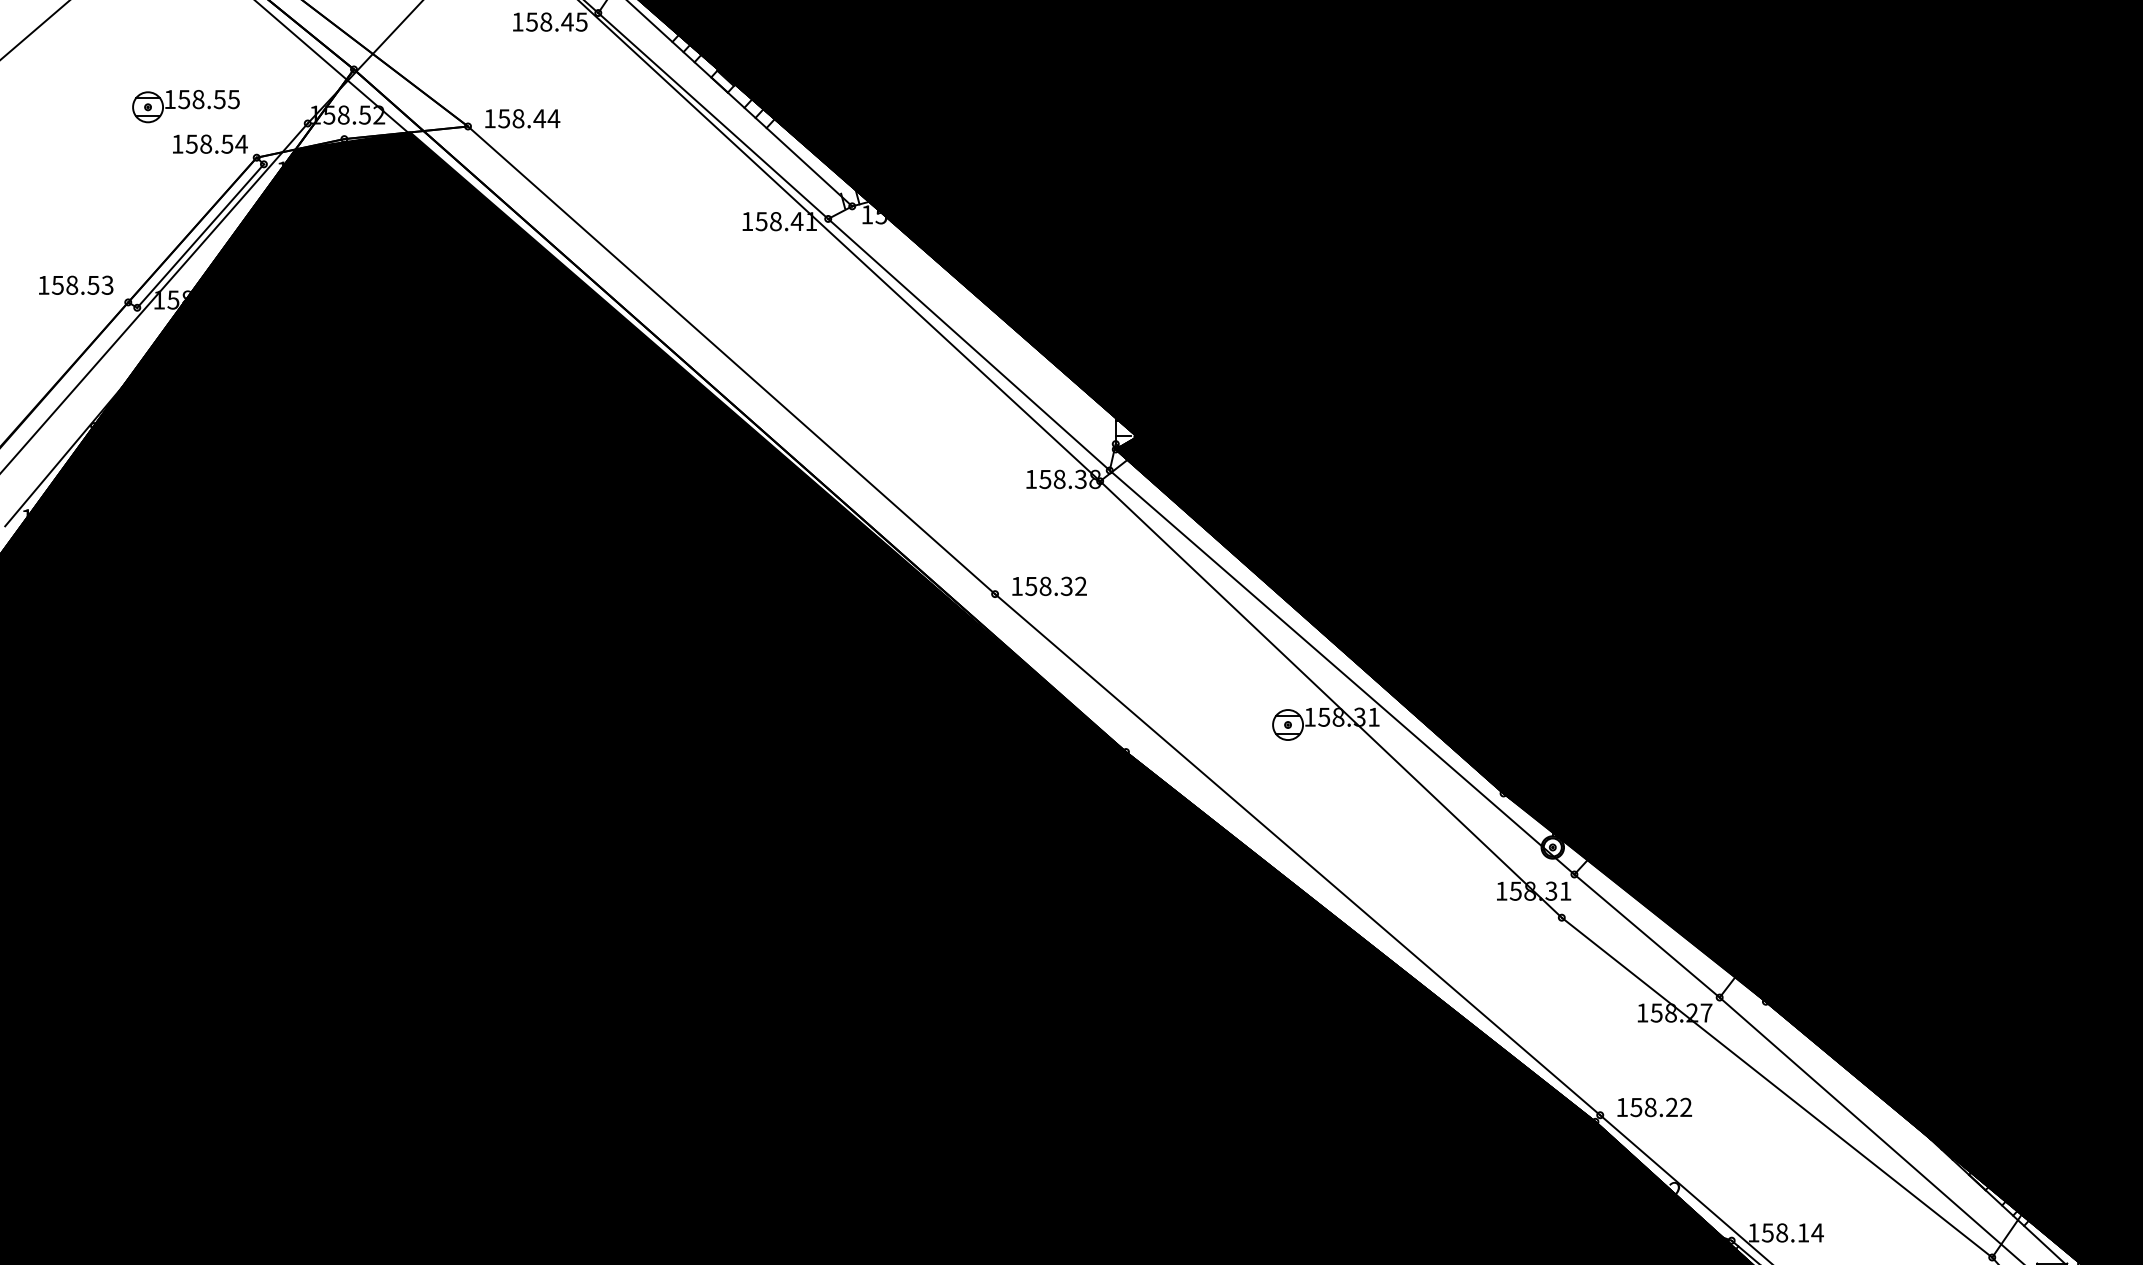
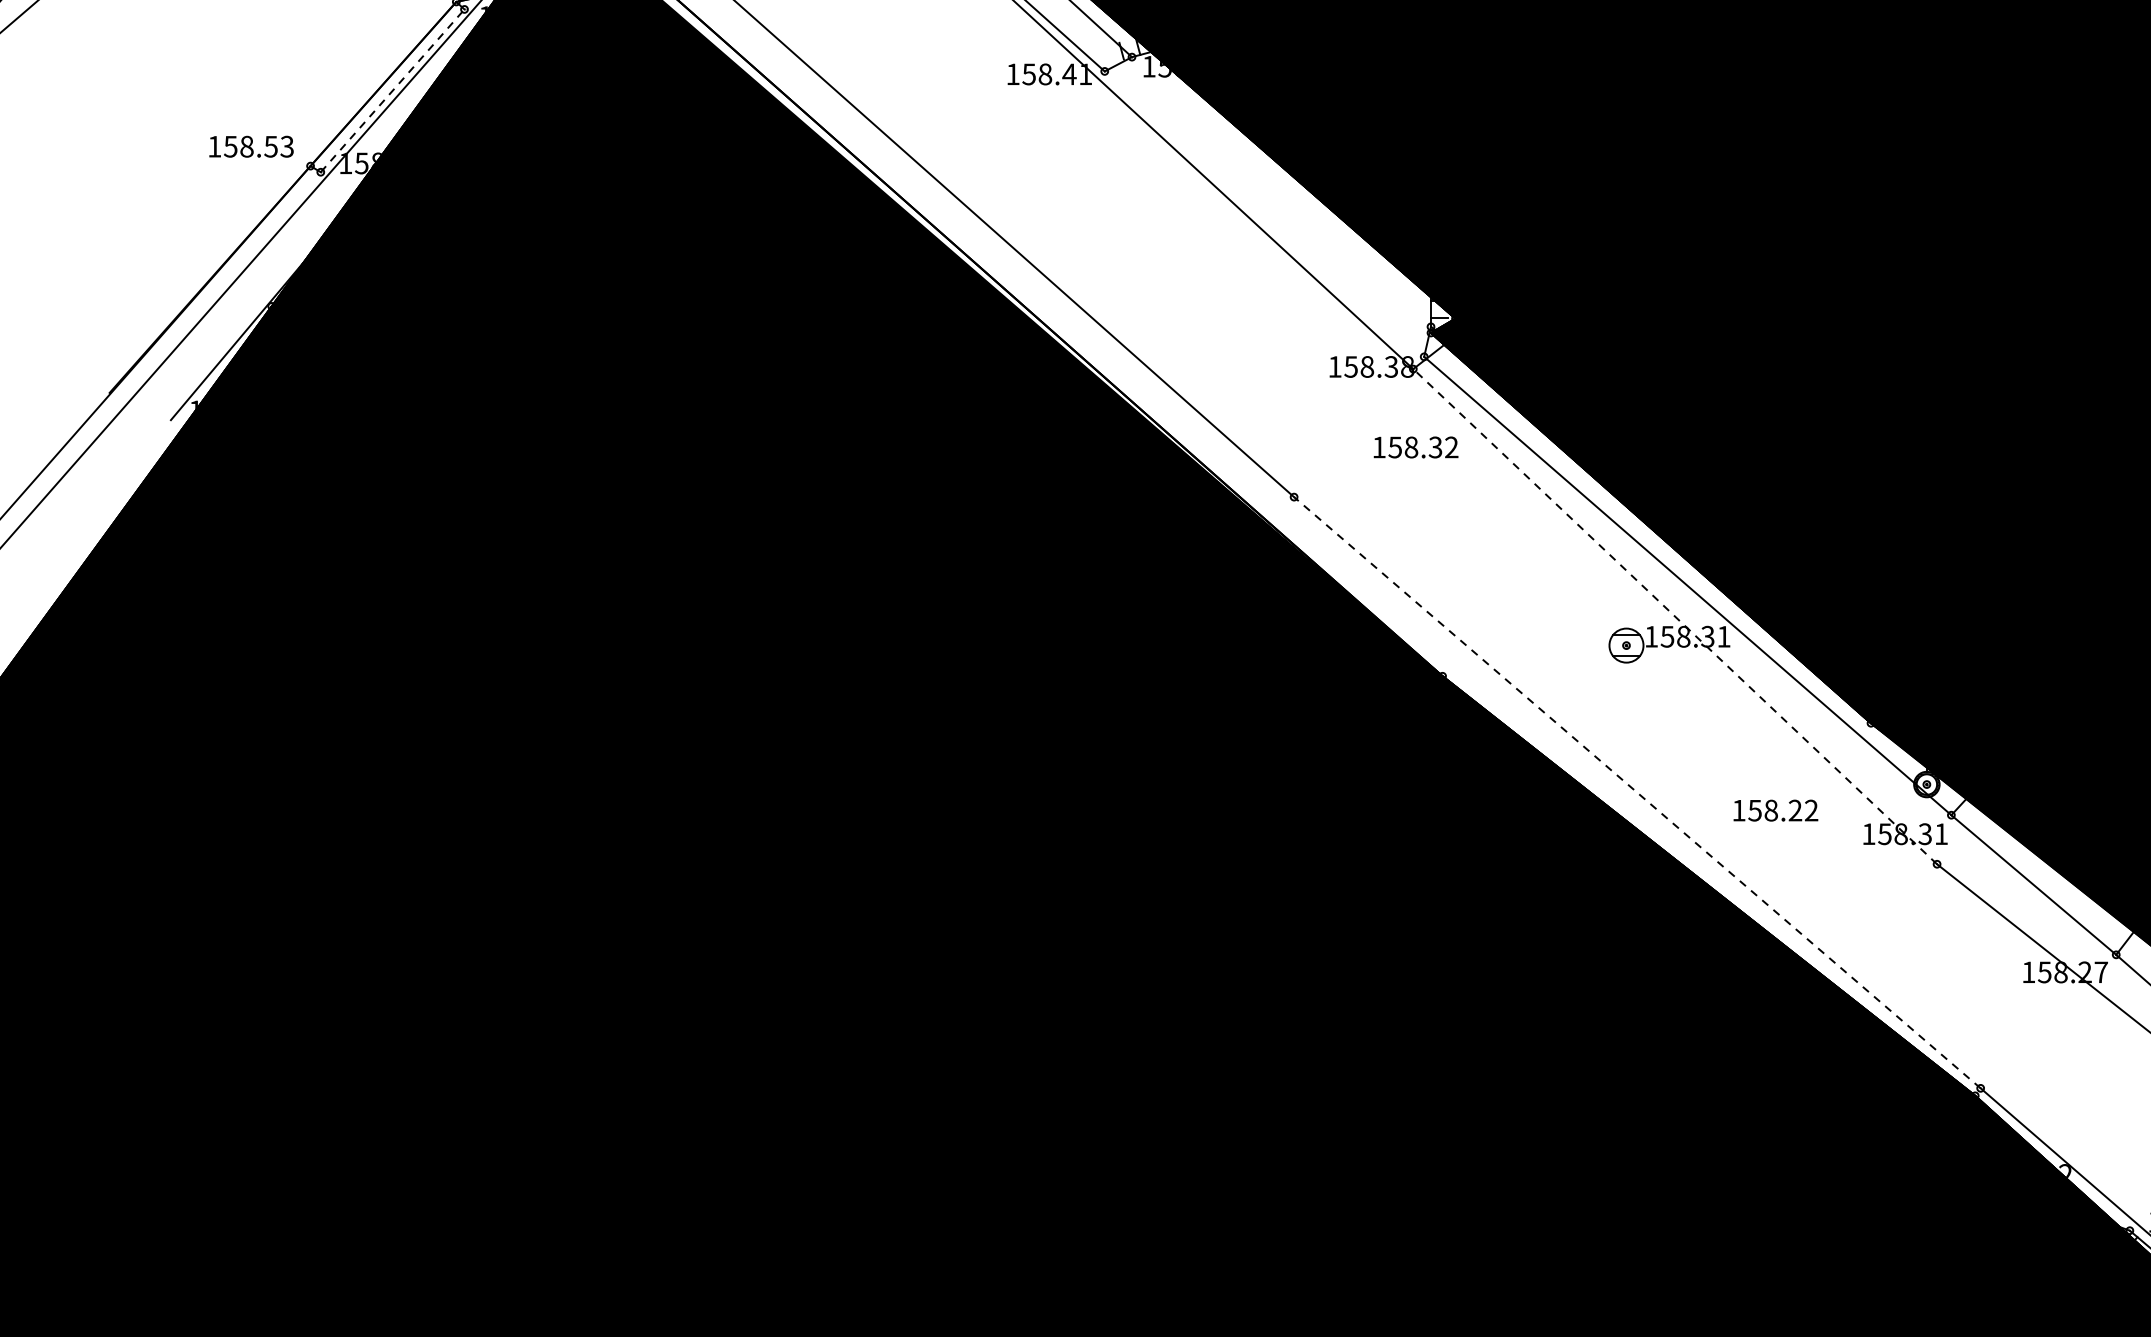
line: (200, 236) -> (392, 91), solid -> dashed
line: (968, 344) -> (1263, 213), removed
text: (1049, 585) -> (1415, 446), moved
line: (1330, 699) -> (1674, 616), solid -> dashed
line: (1297, 854) -> (1637, 792), solid -> dashed
text: (1654, 1107) -> (1775, 810), moved

